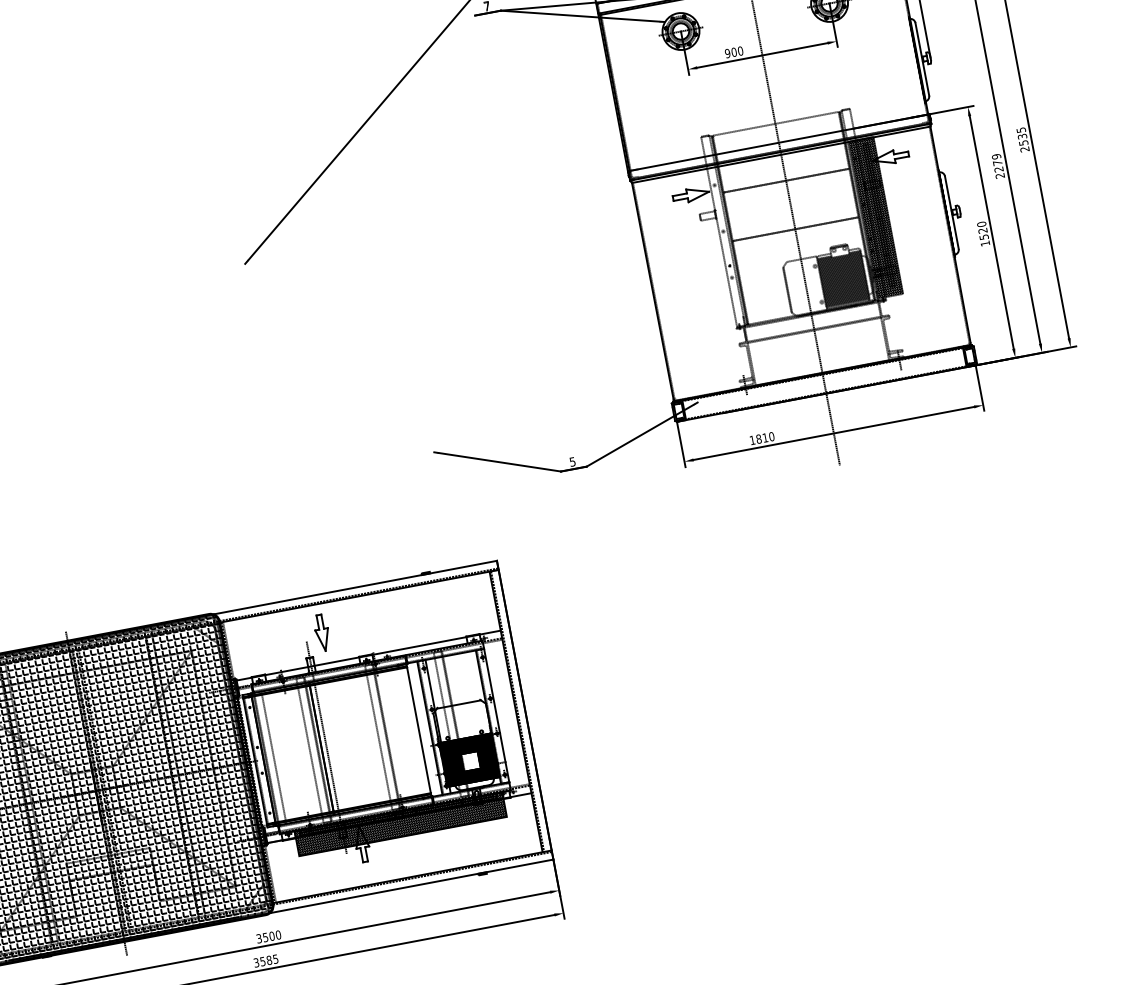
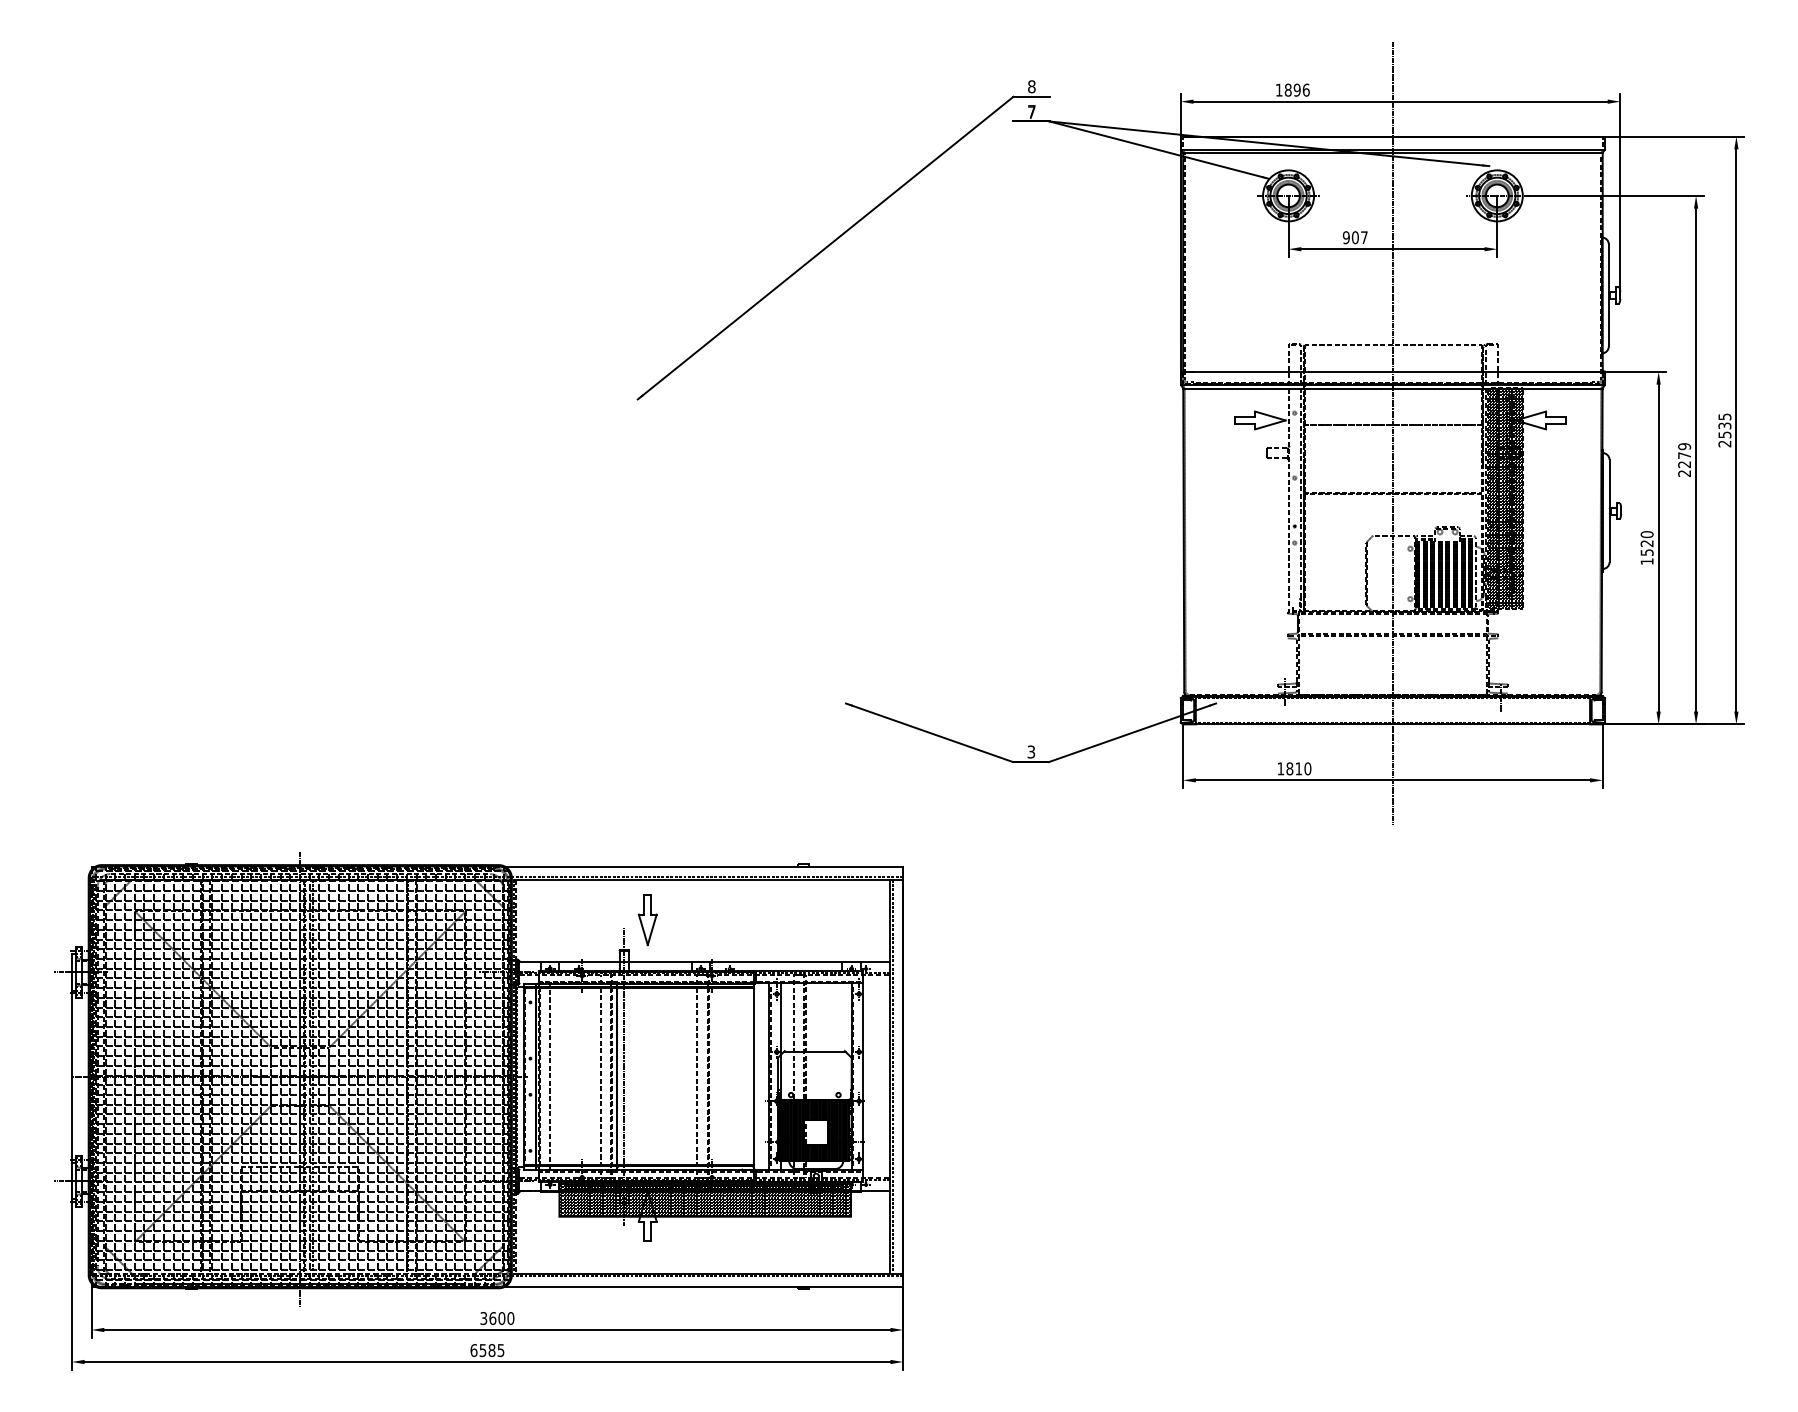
text: (739, 51) -> (1363, 237), 900 -> 907
text: (572, 461) -> (1031, 751), 5 -> 3
text: (265, 937) -> (492, 1318), 3500 -> 3600
text: (256, 962) -> (473, 1350), 3585 -> 6585

